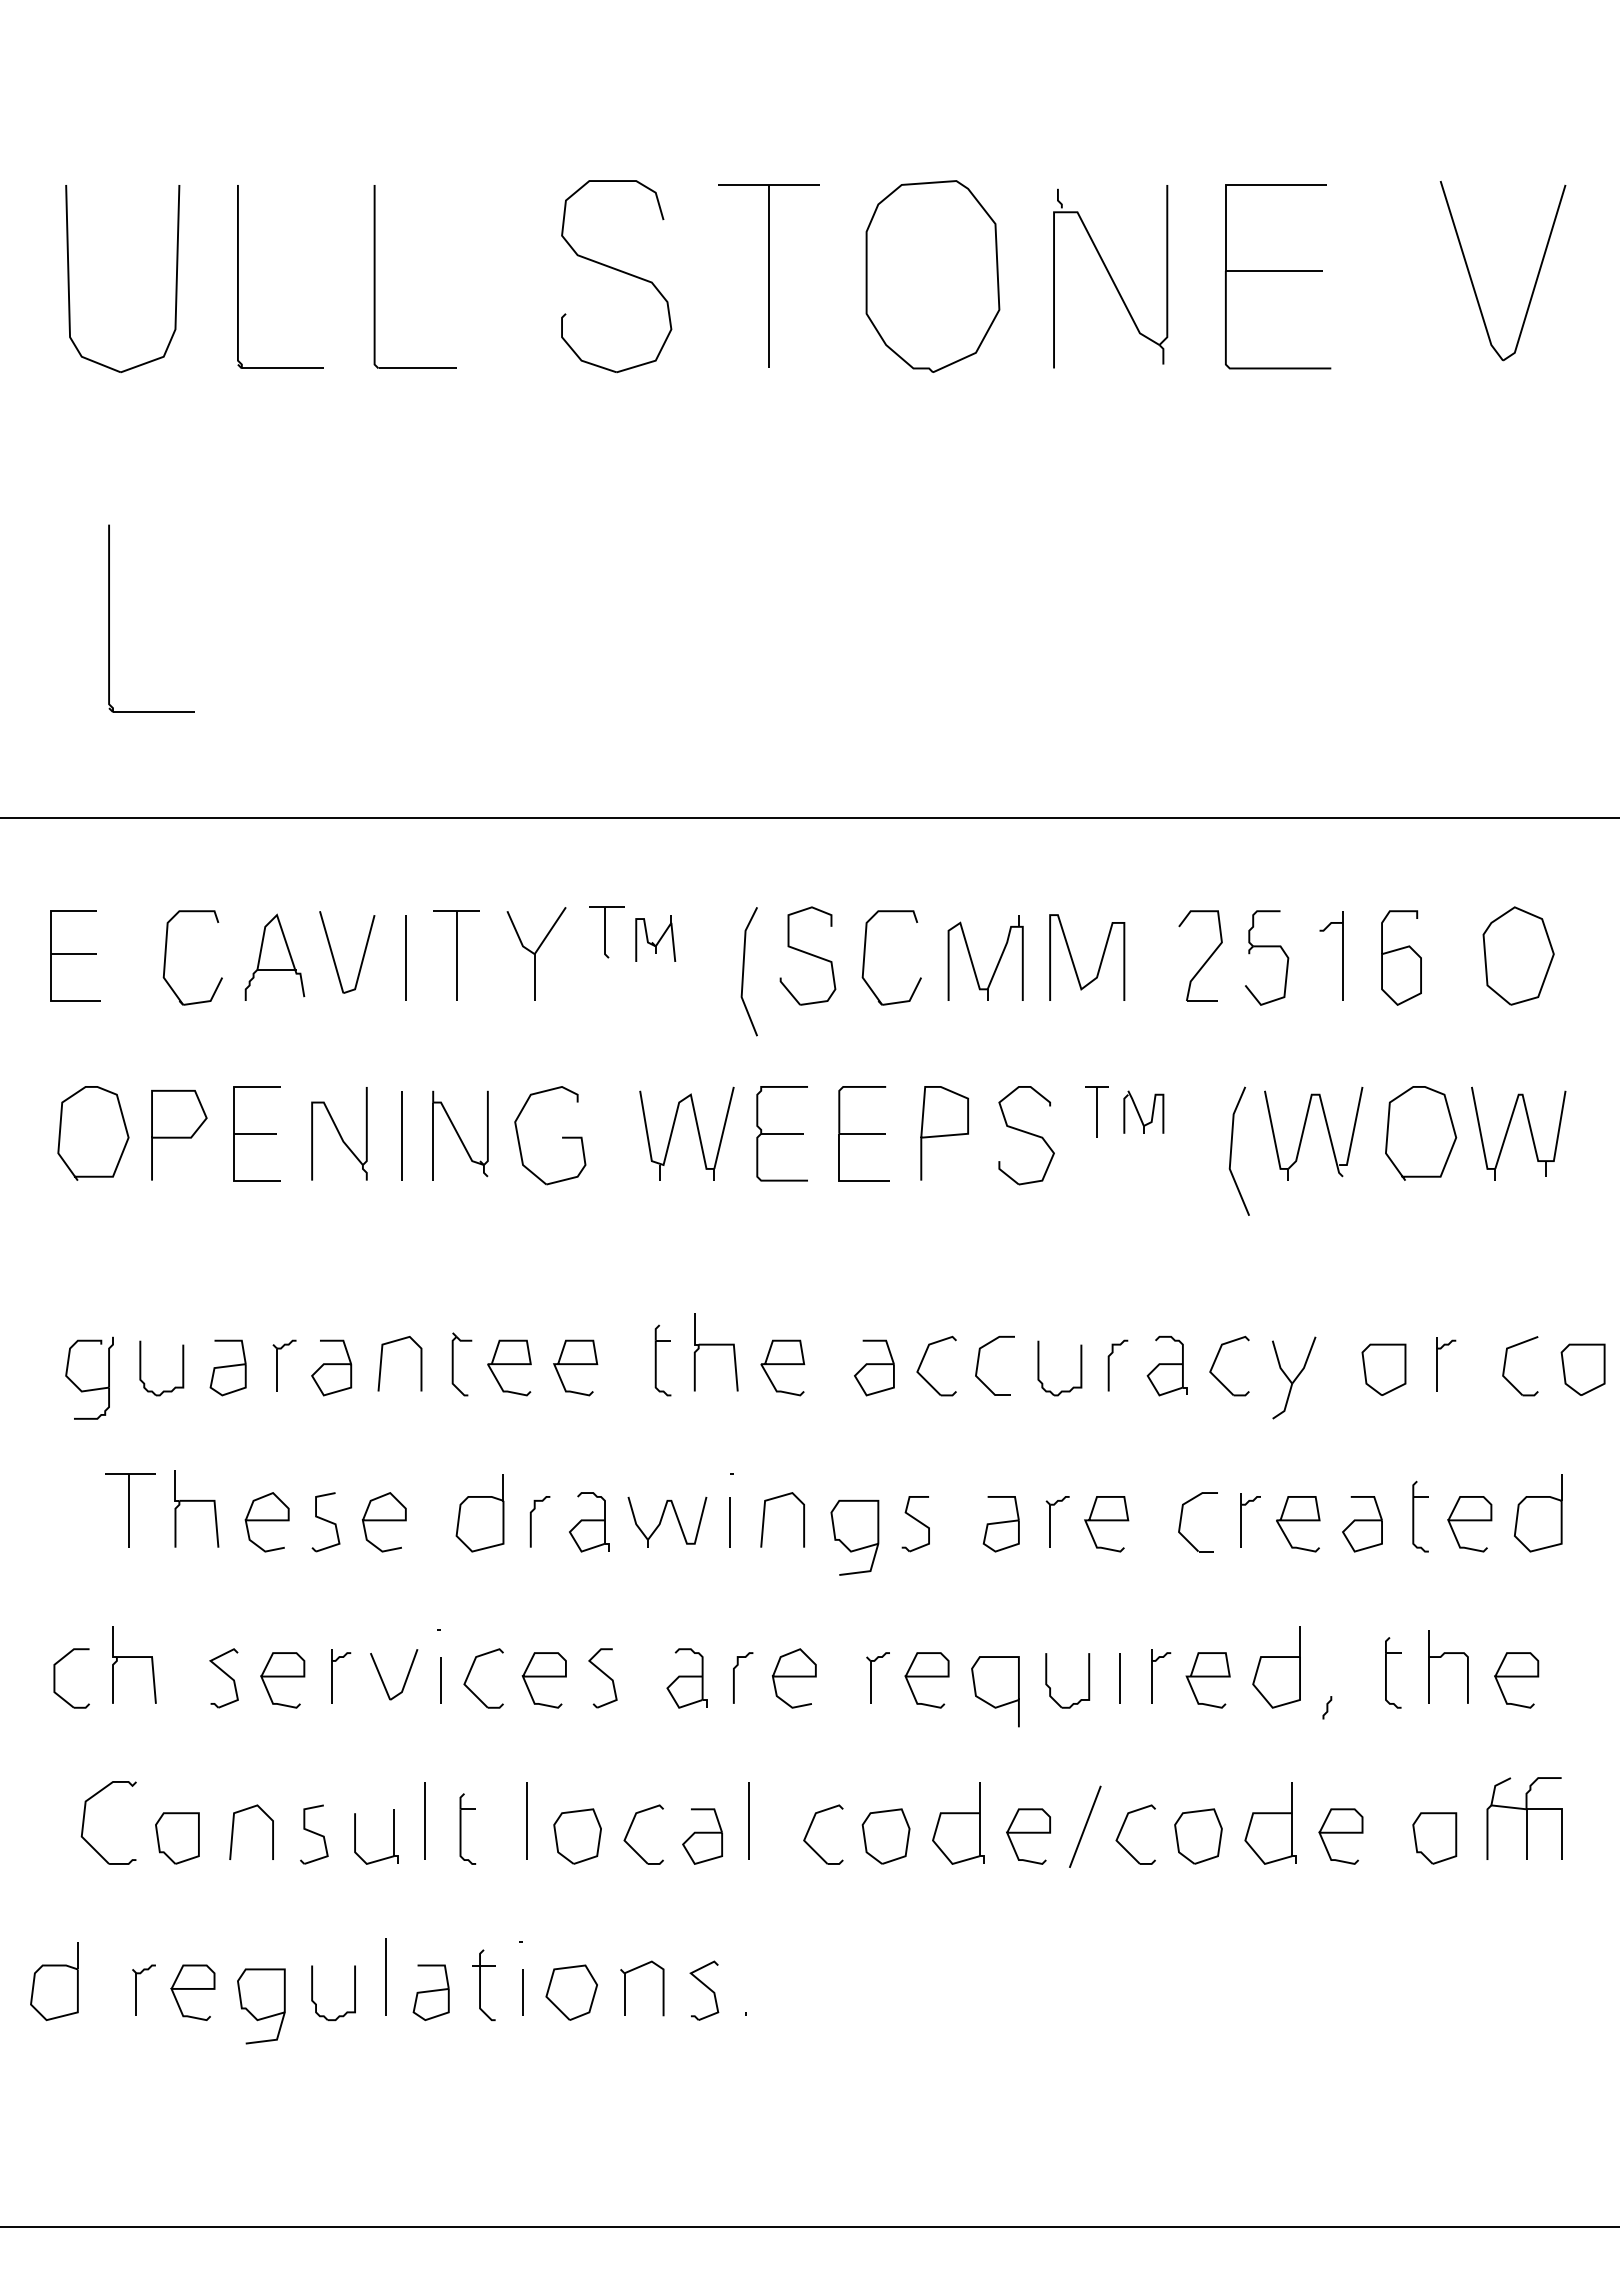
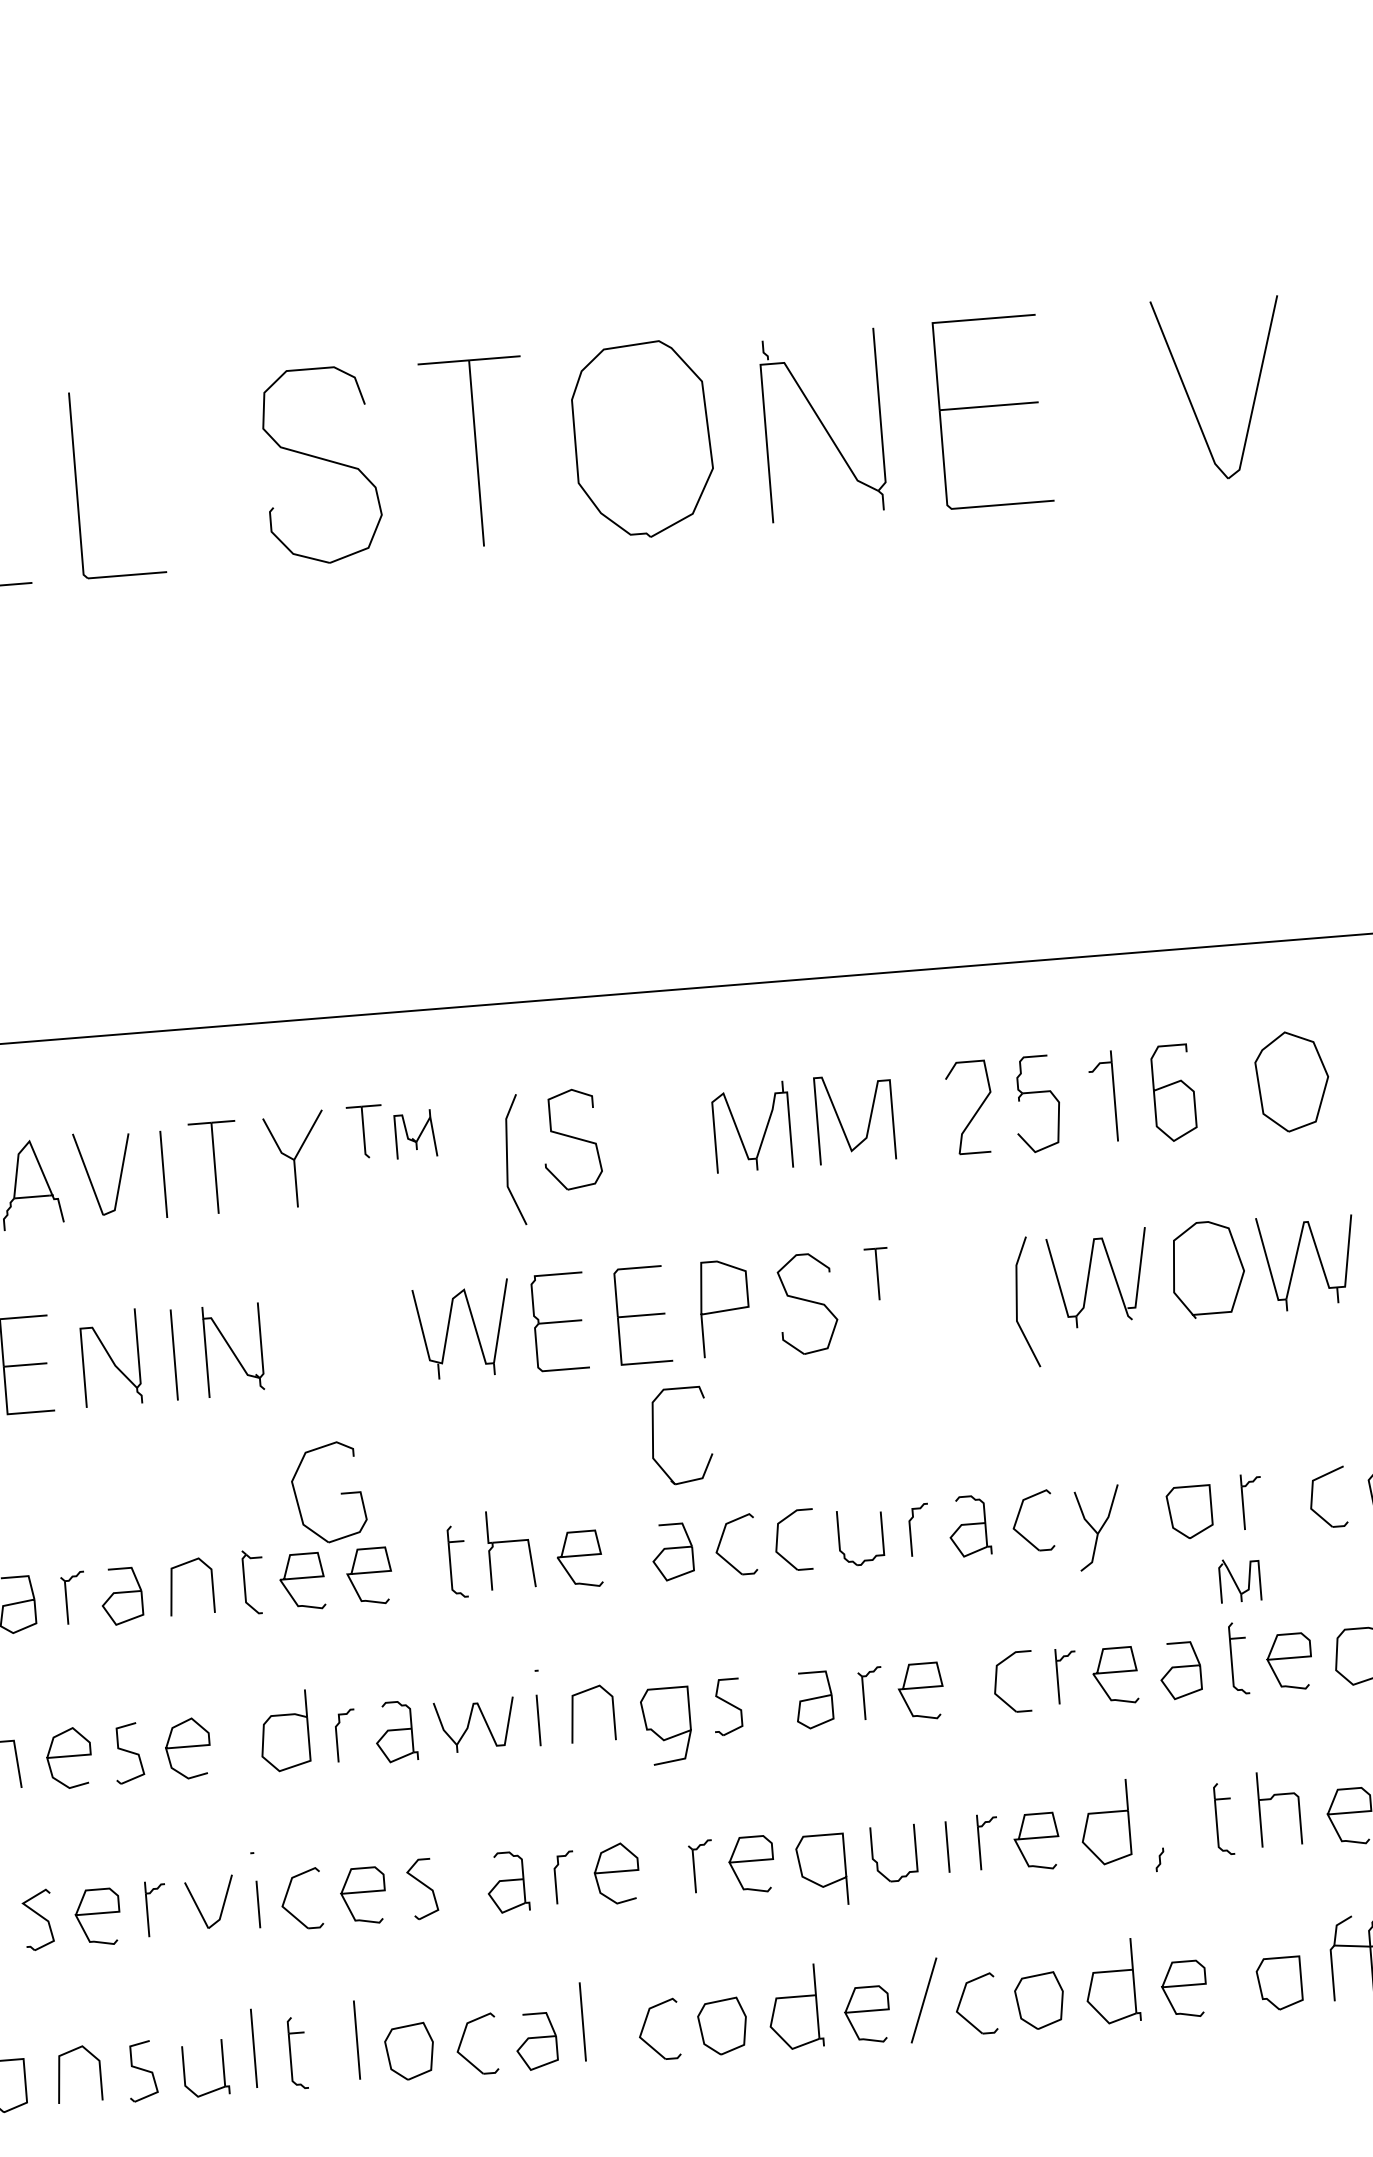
part: (865, 956) -> (654, 1436), moved
part: (1143, 1111) -> (1239, 1579), moved
part: (562, 1136) -> (341, 1492), moved

